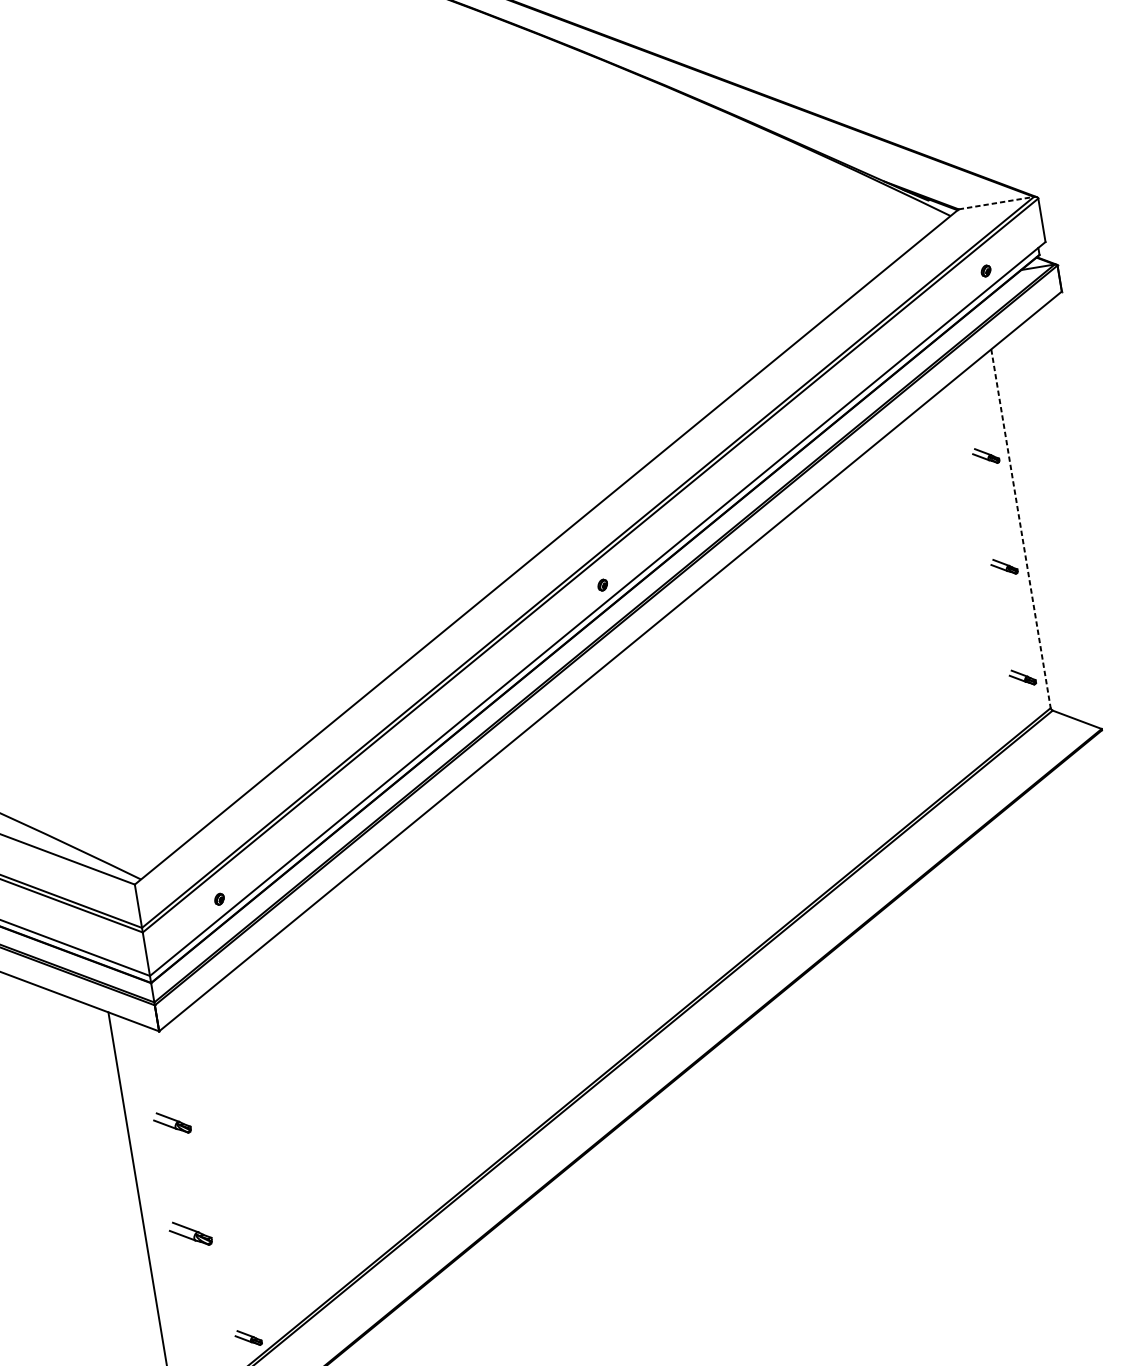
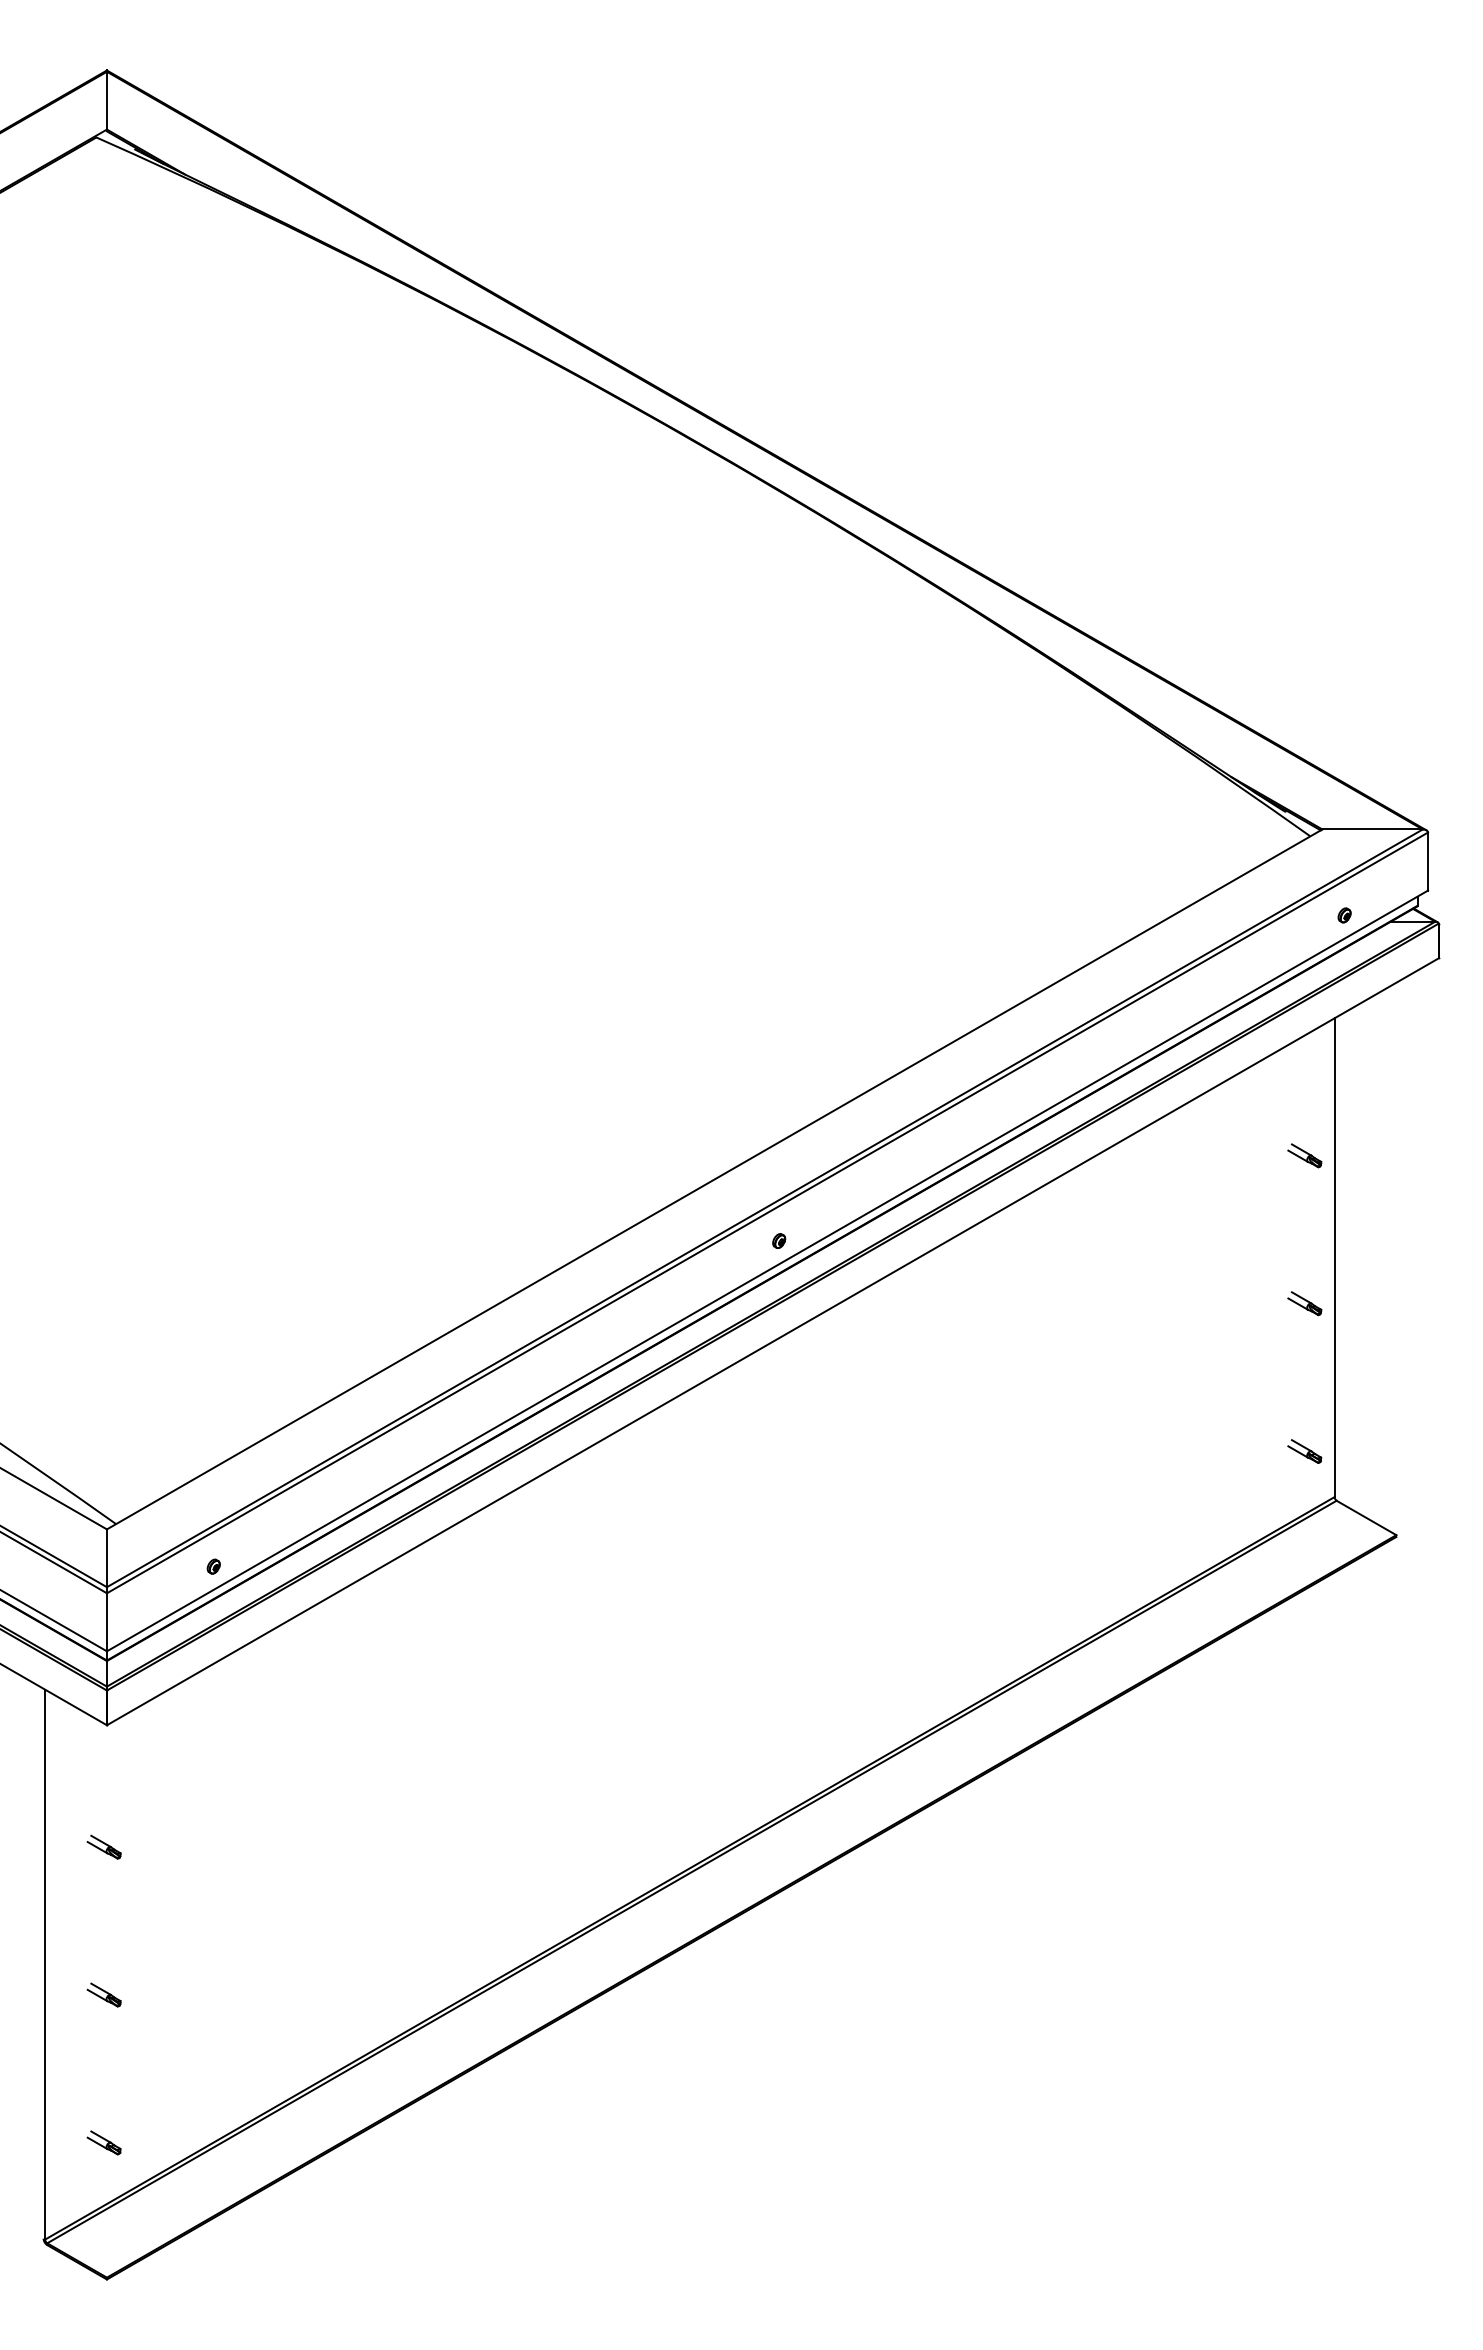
line: (997, 203) -> (1373, 829), dashed -> solid
line: (1021, 529) -> (1334, 1258), dashed -> solid
part: (171, 1122) -> (103, 1846), size x0.71
part: (189, 1233) -> (103, 1994), size x0.62
part: (248, 1337) -> (103, 2142), moved

